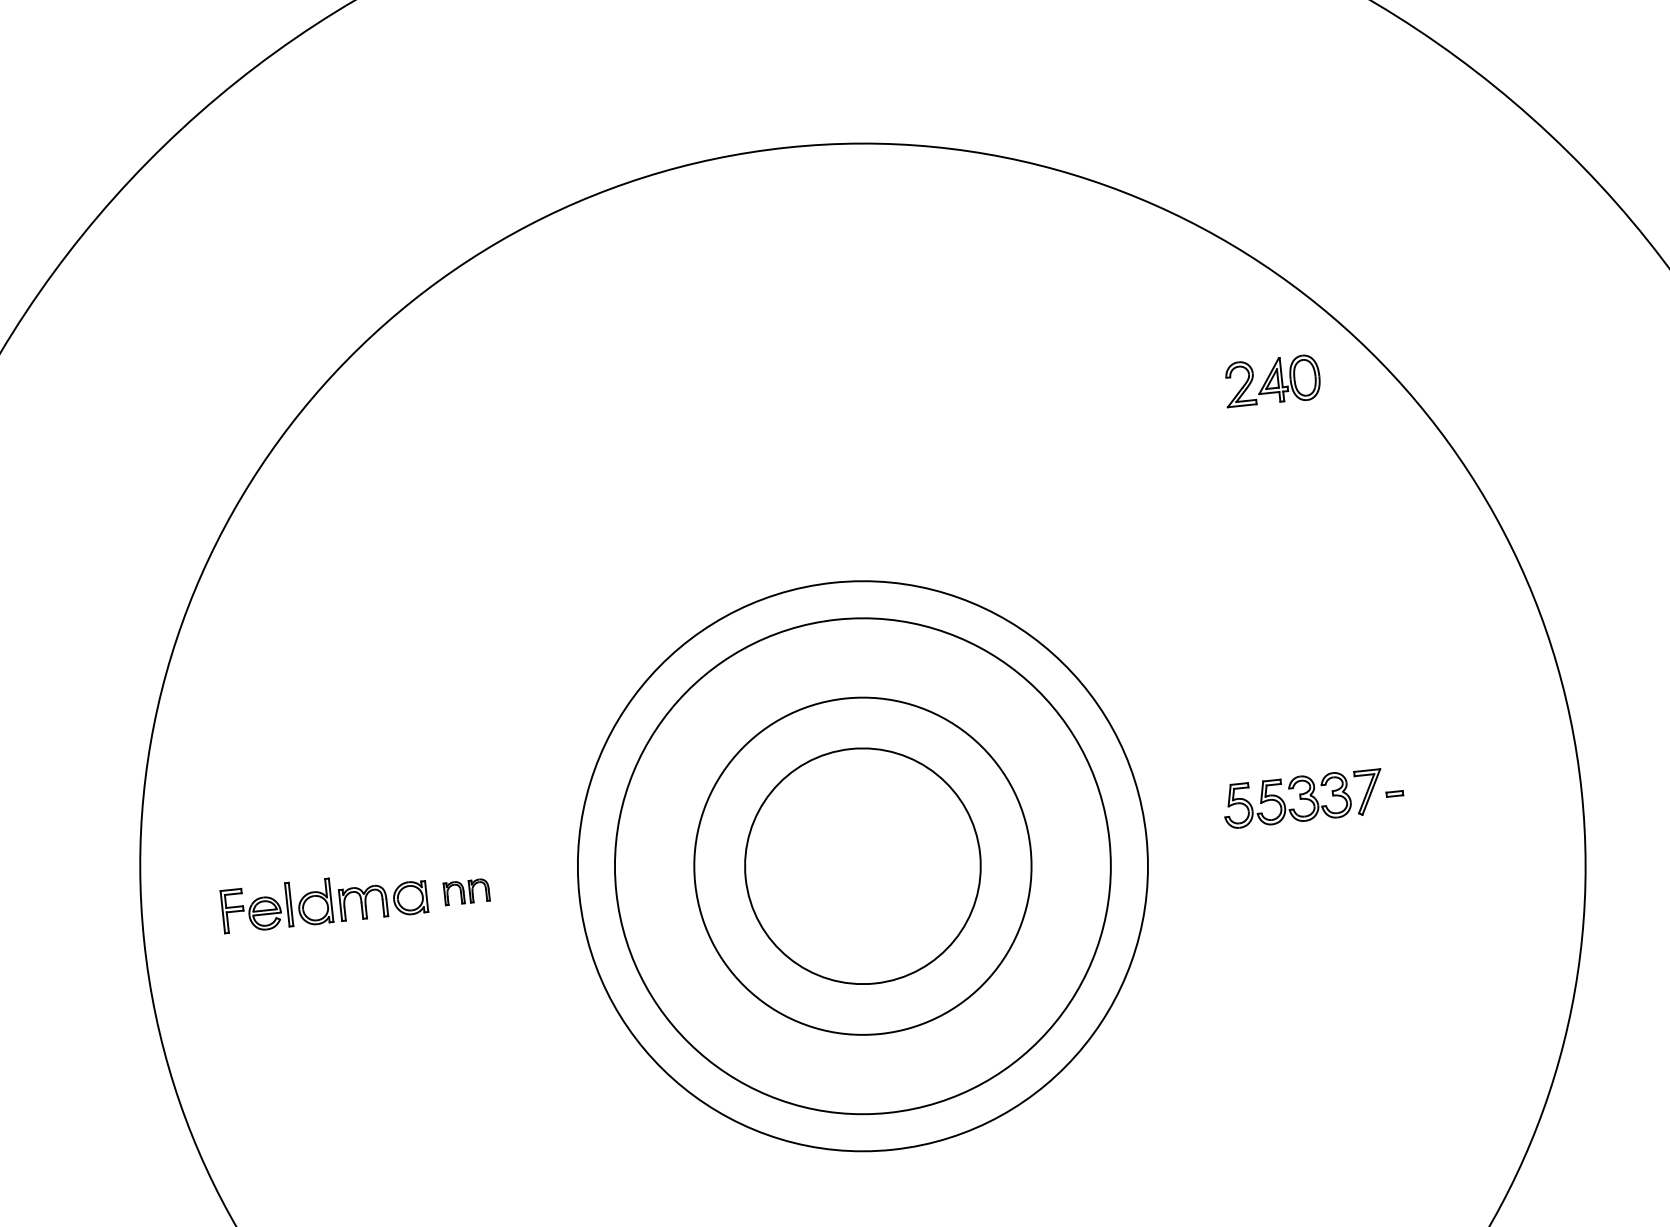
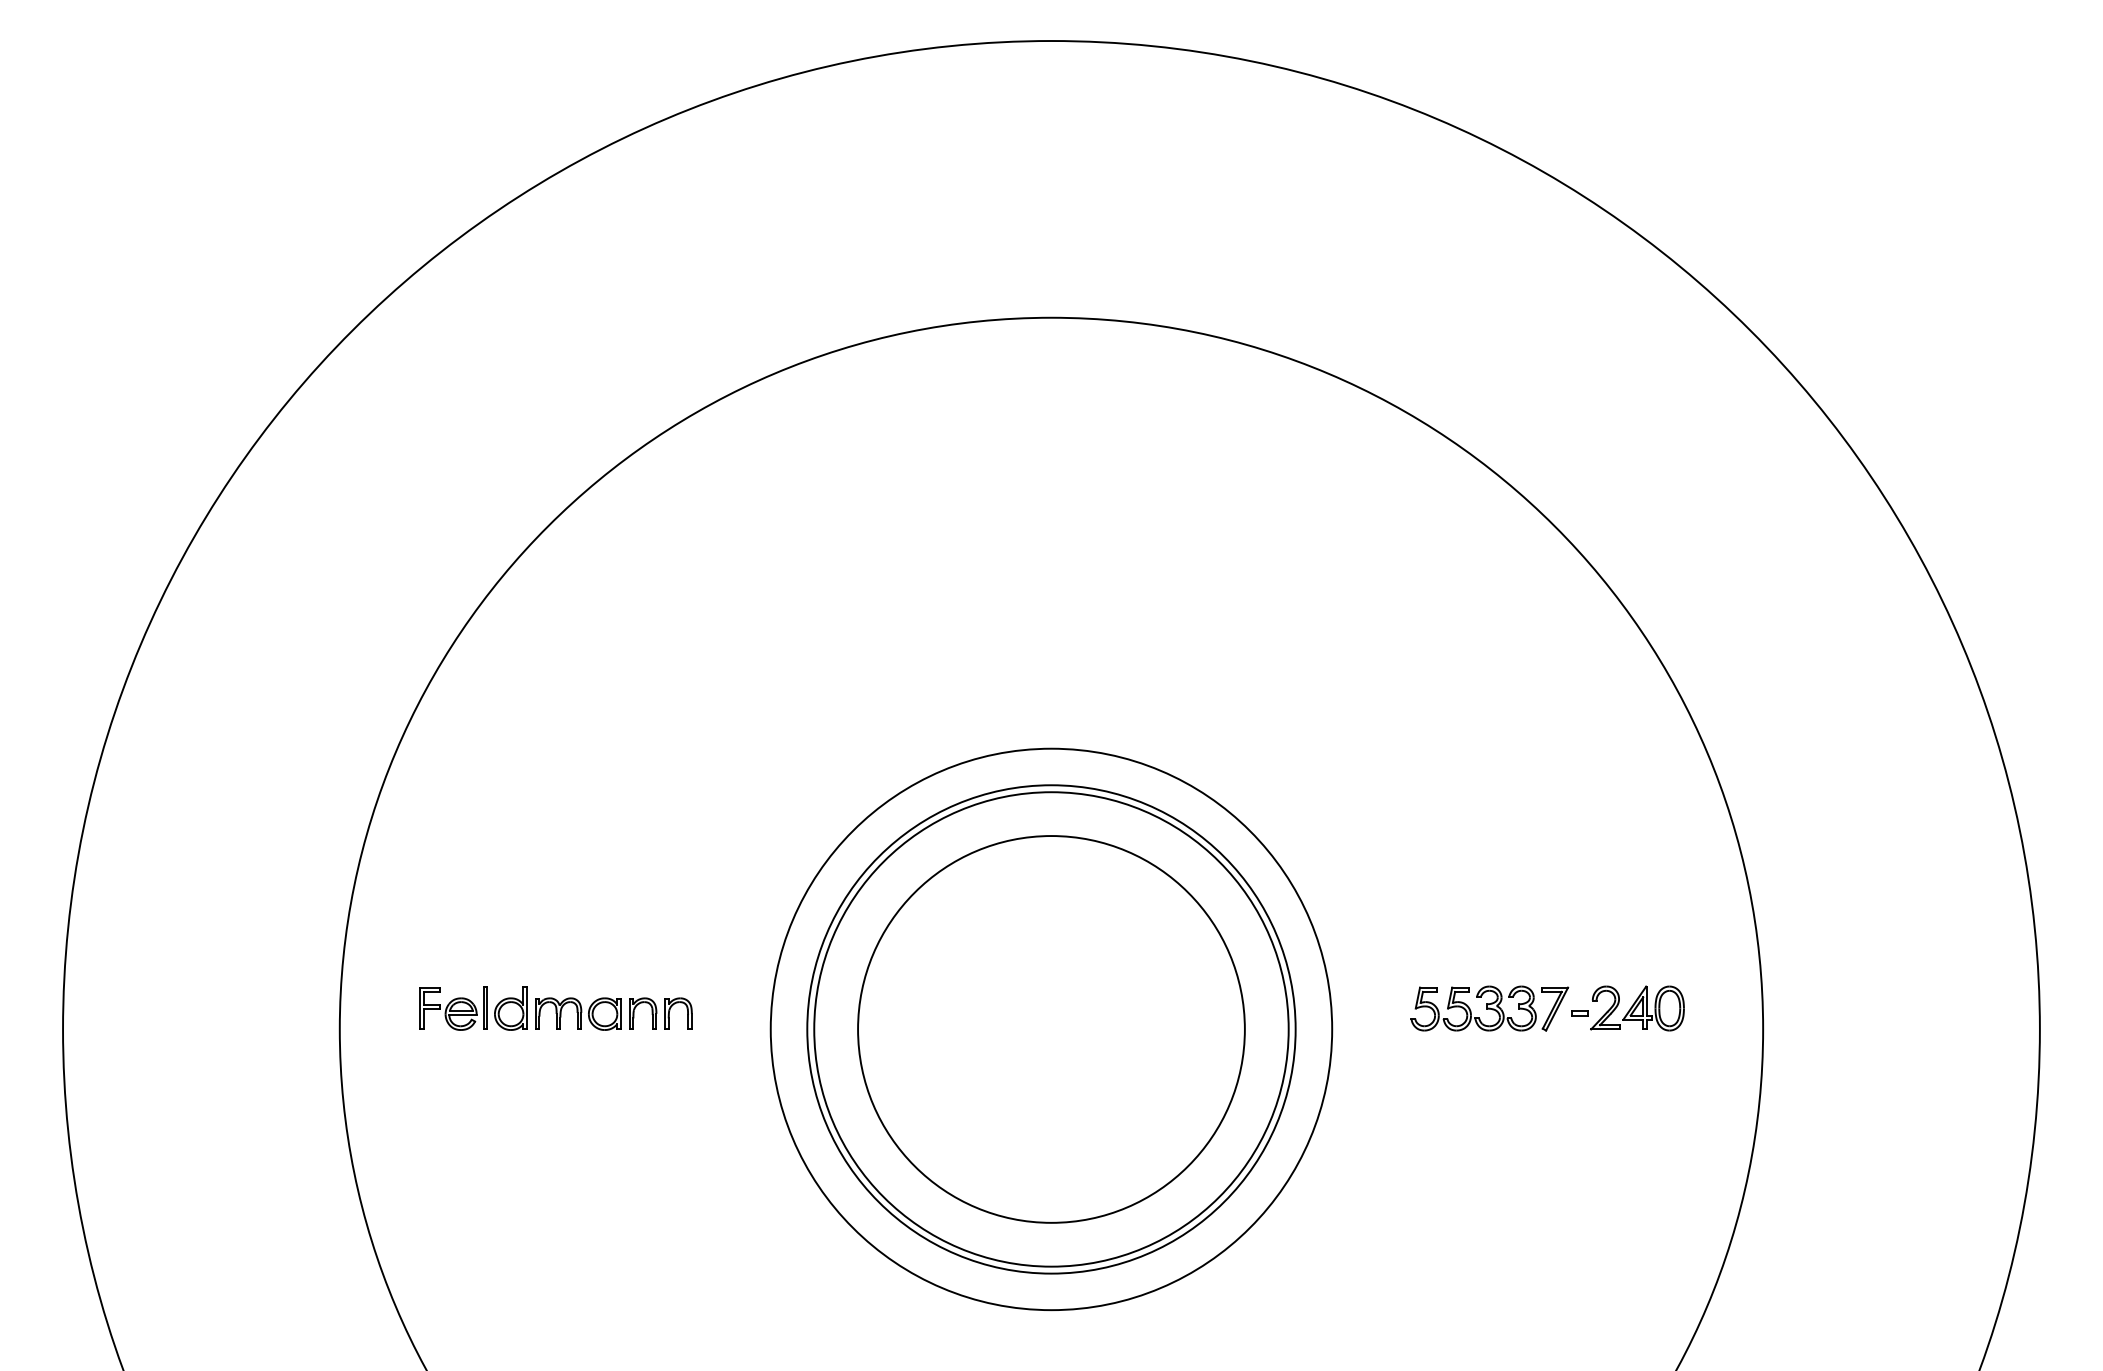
part: (1272, 381) -> (1637, 1008), moved
circle: (862, 866) -> (1051, 1029), size x1.43
circle: (862, 866) -> (1051, 1029), size x1.67
part: (466, 891) -> (660, 1013), size x1.43

